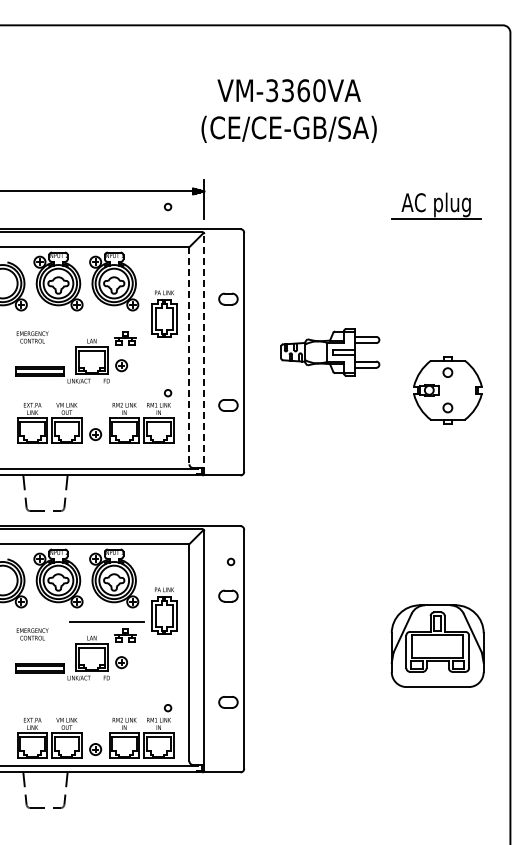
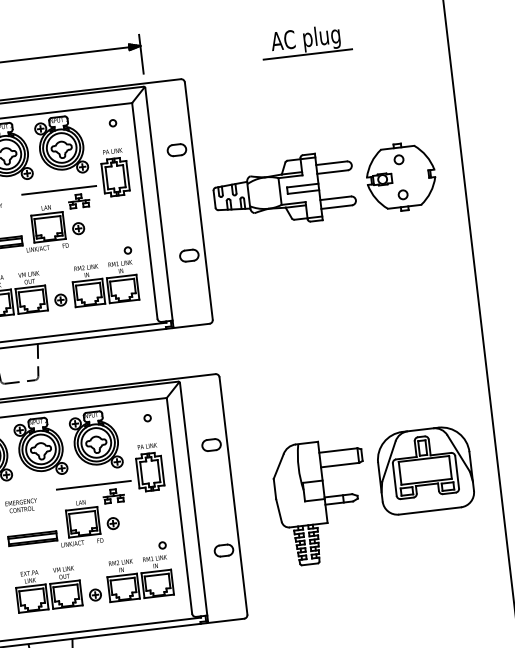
part: (436, 205) -> (306, 40), moved
circle: (168, 206) -> (113, 122), moved
line: (106, 325) -> (58, 190), added
part: (330, 352) -> (284, 191), size x1.43
line: (204, 353) -> (159, 206), dashed -> solid
line: (189, 355) -> (144, 210), dashed -> solid
part: (447, 390) -> (400, 177), moved
circle: (231, 561) -> (148, 417), moved
part: (331, 665) -> (322, 501), added
part: (95, 743) -> (94, 589), moved

